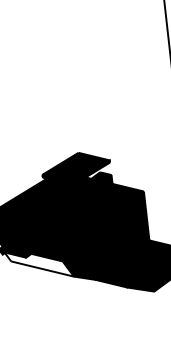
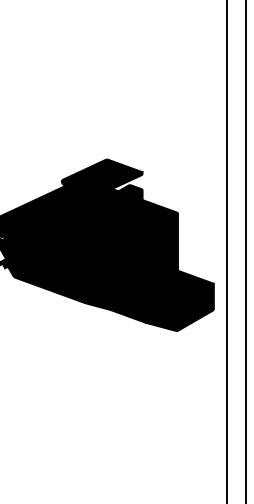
fill: (39, 264) -> (46, 284), added

